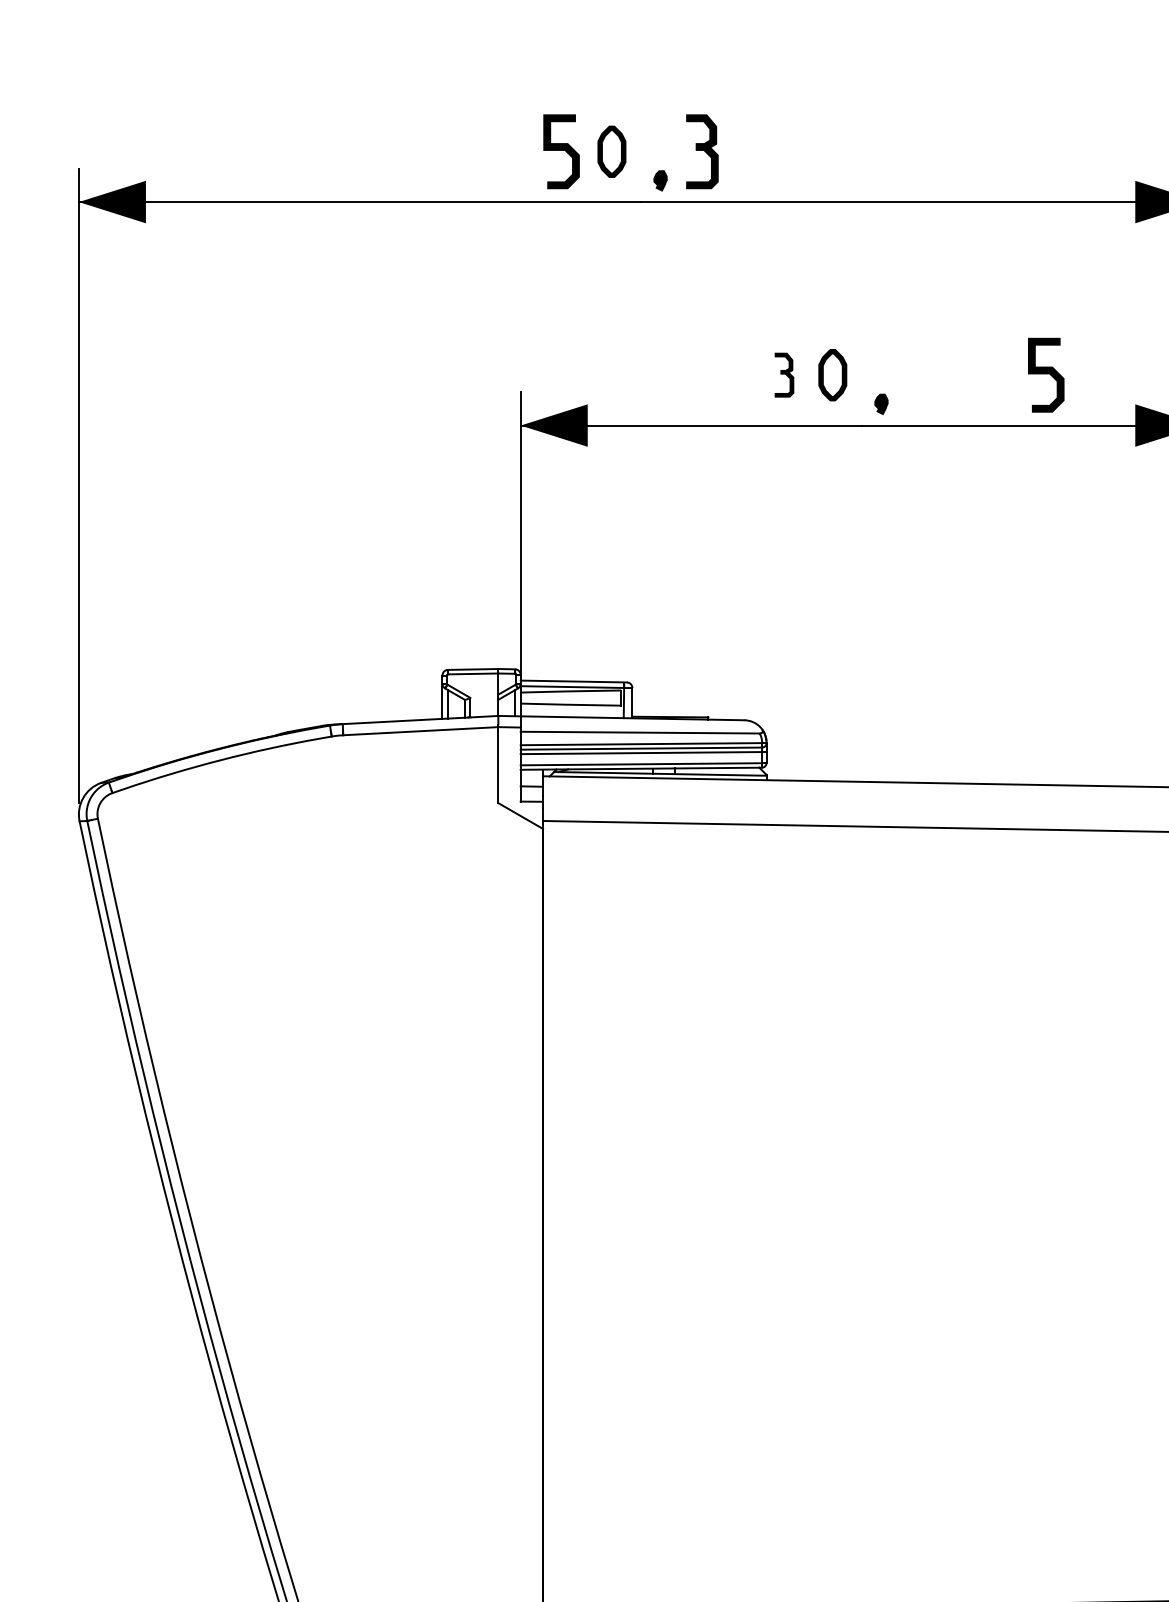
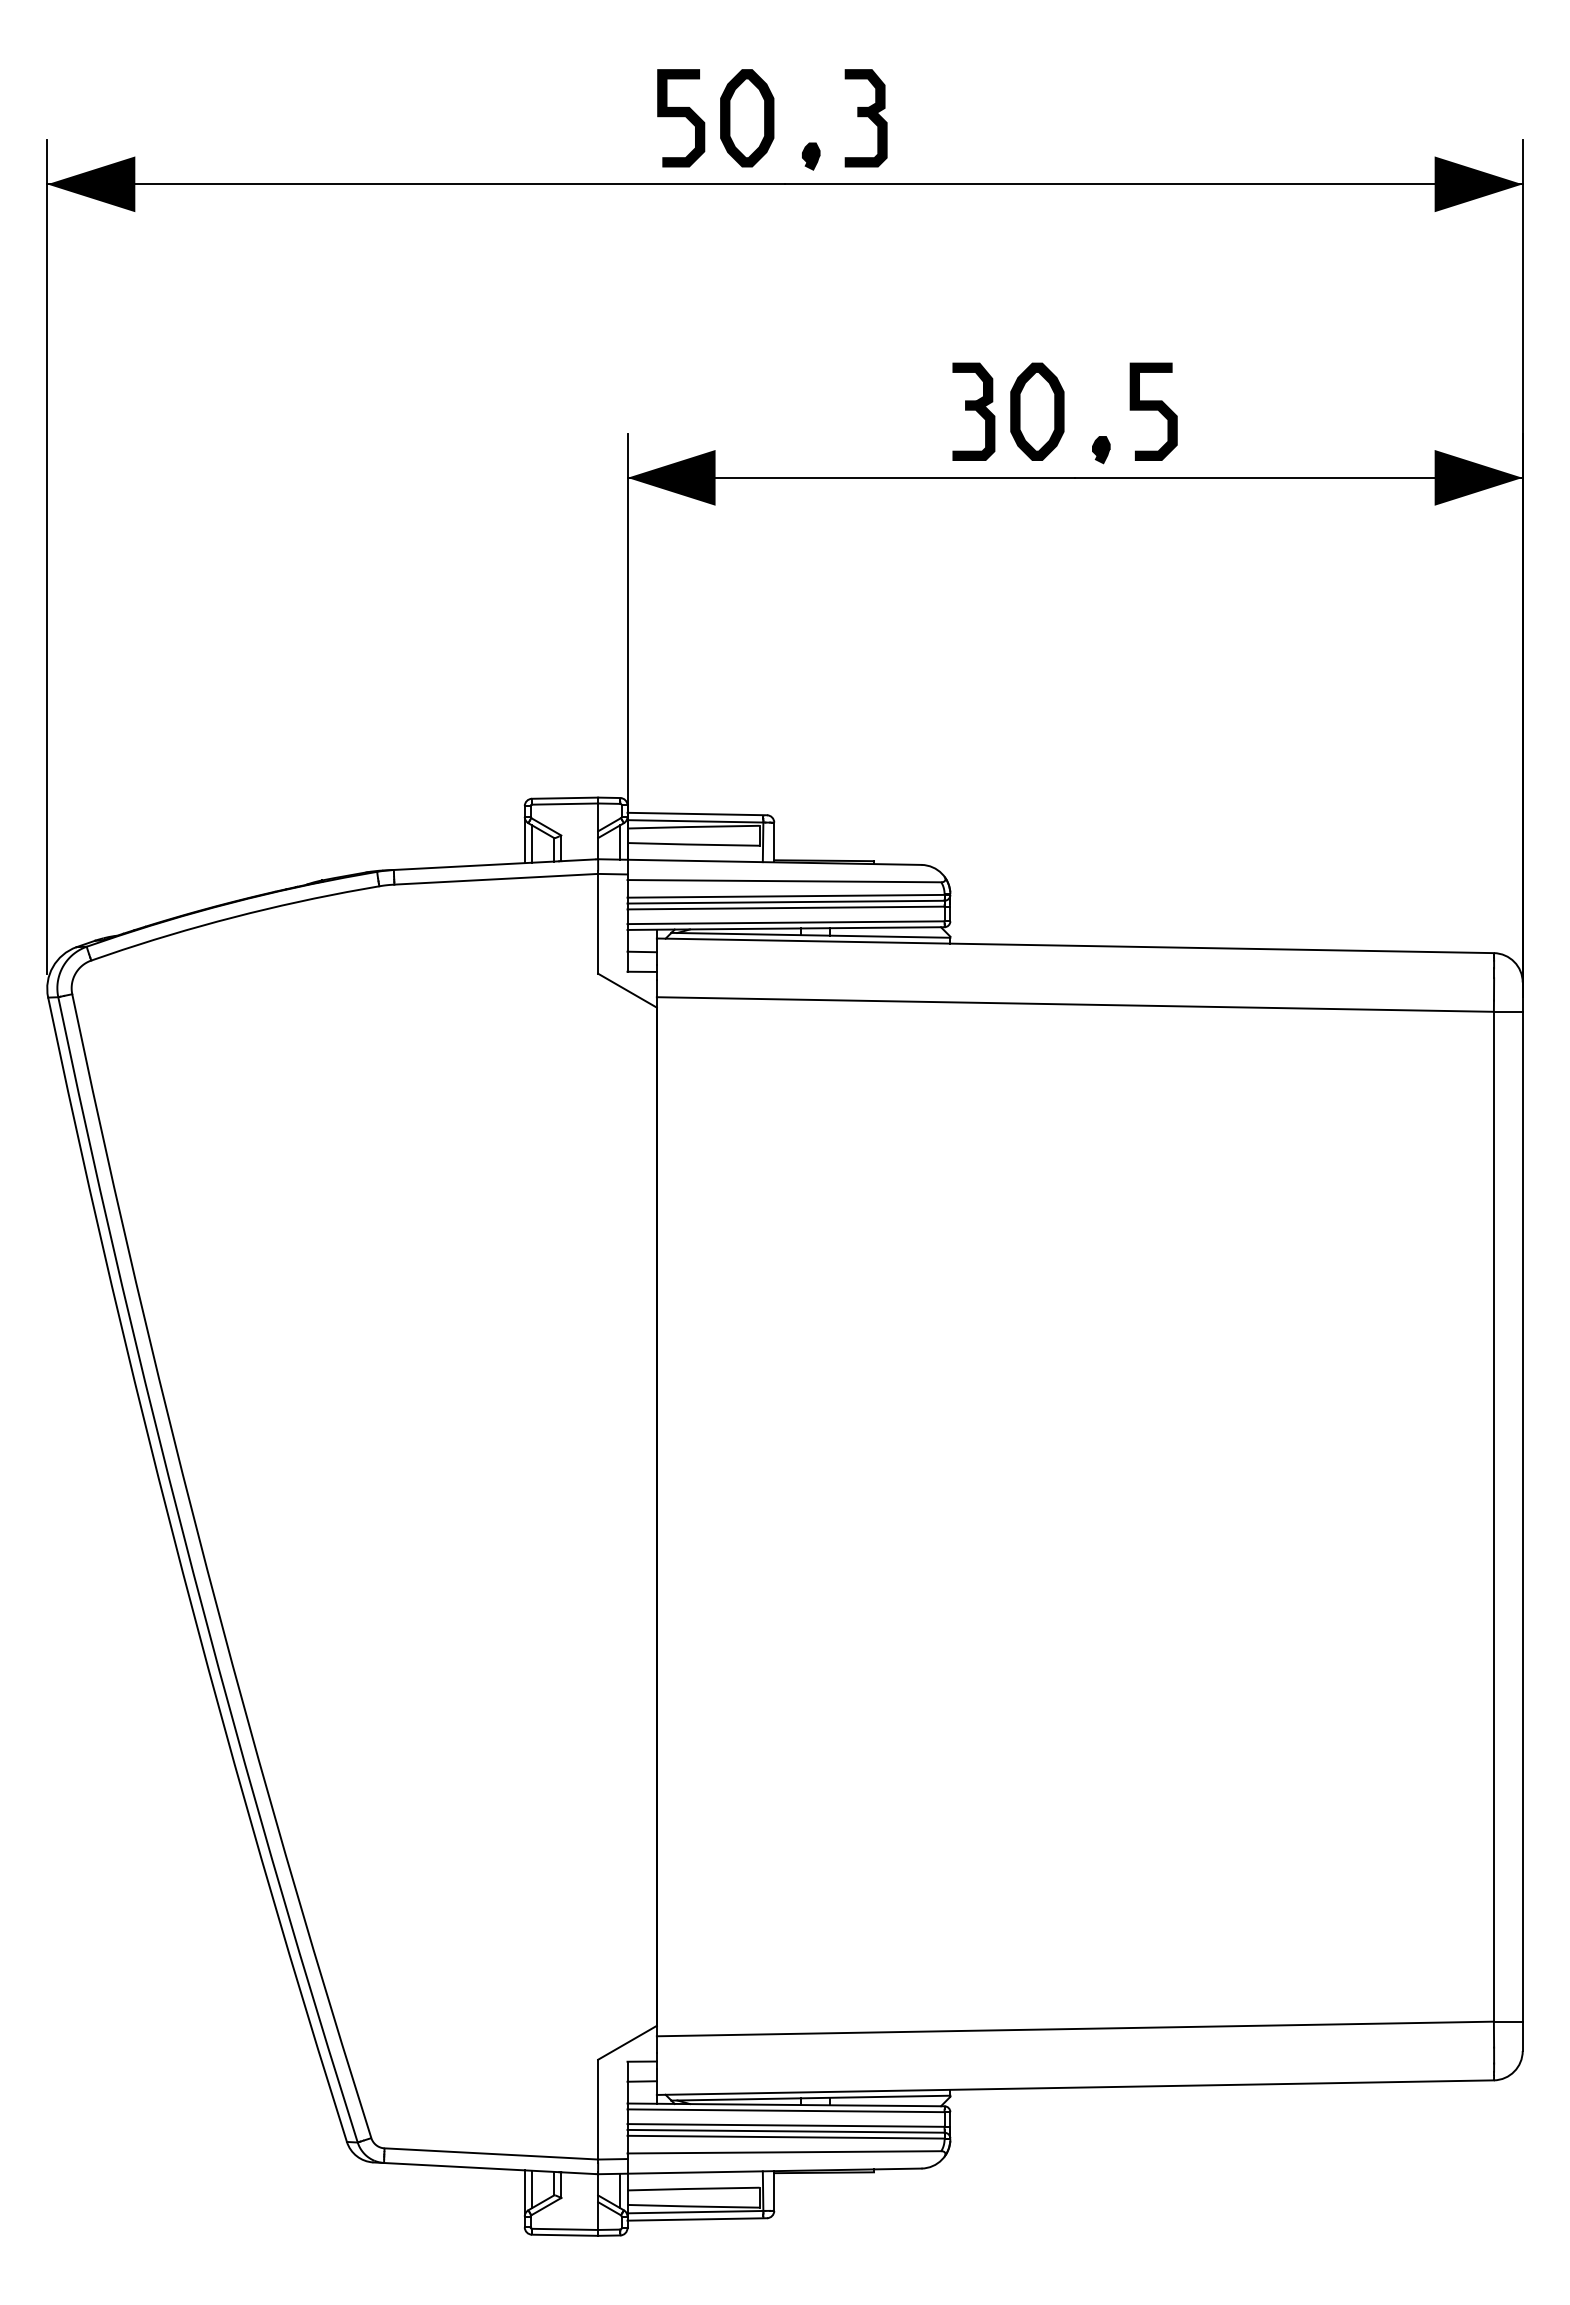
part: (612, 151) -> (747, 118), size x1.43
curve: (1046, 374) -> (1153, 410), moved
part: (784, 375) -> (973, 411), size x1.67
part: (832, 375) -> (1037, 411), size x1.43

